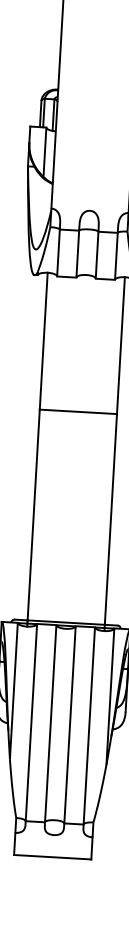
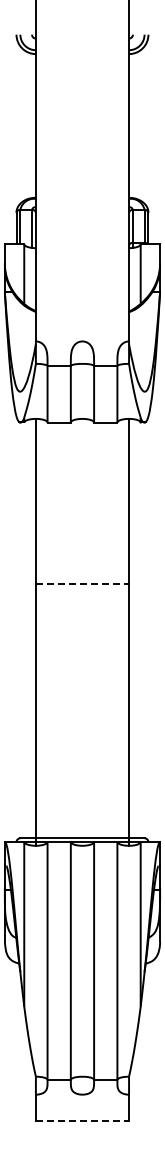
line: (78, 412) -> (82, 584), solid -> dashed
line: (52, 857) -> (82, 1121), solid -> dashed

